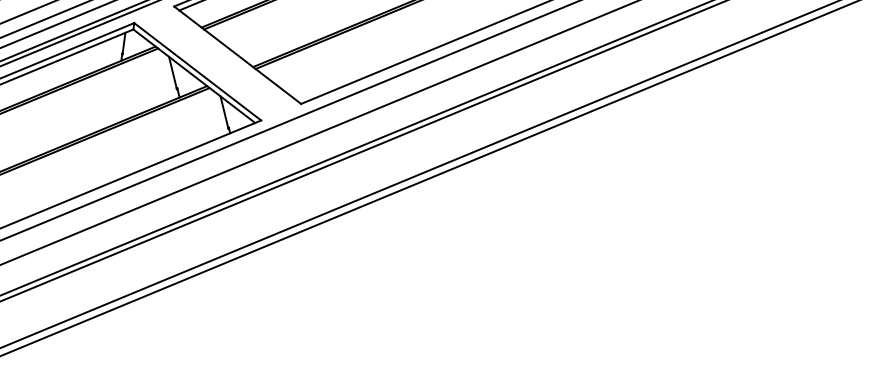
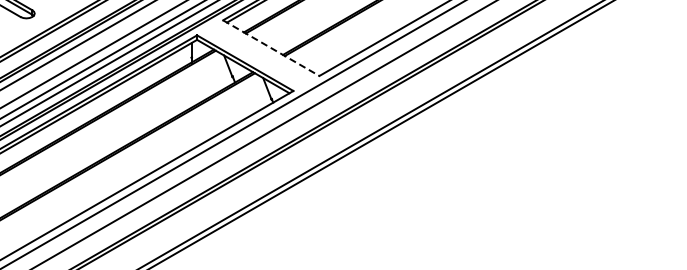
line: (237, 55) -> (271, 48), solid -> dashed

